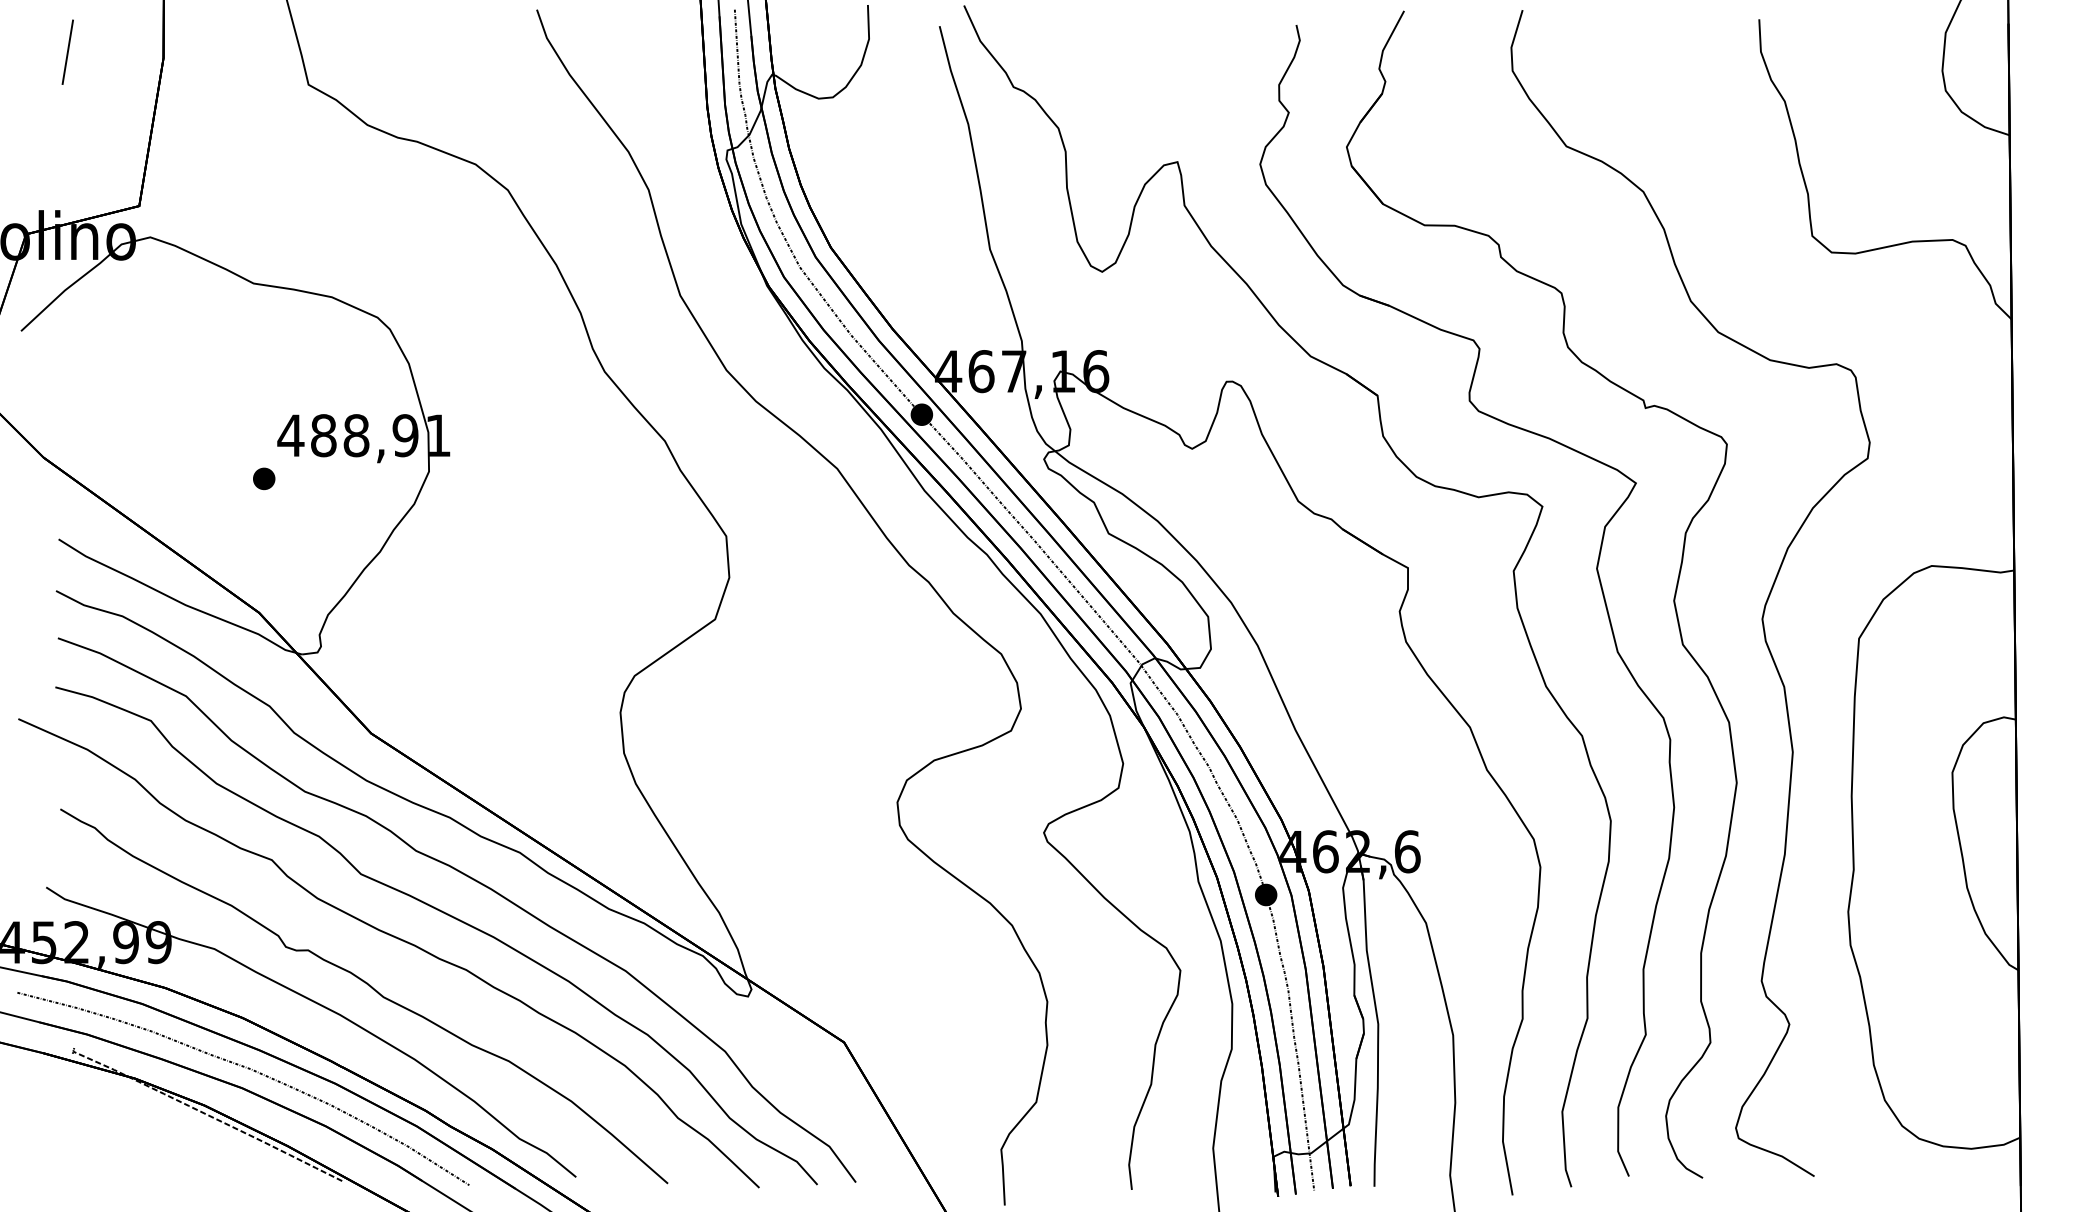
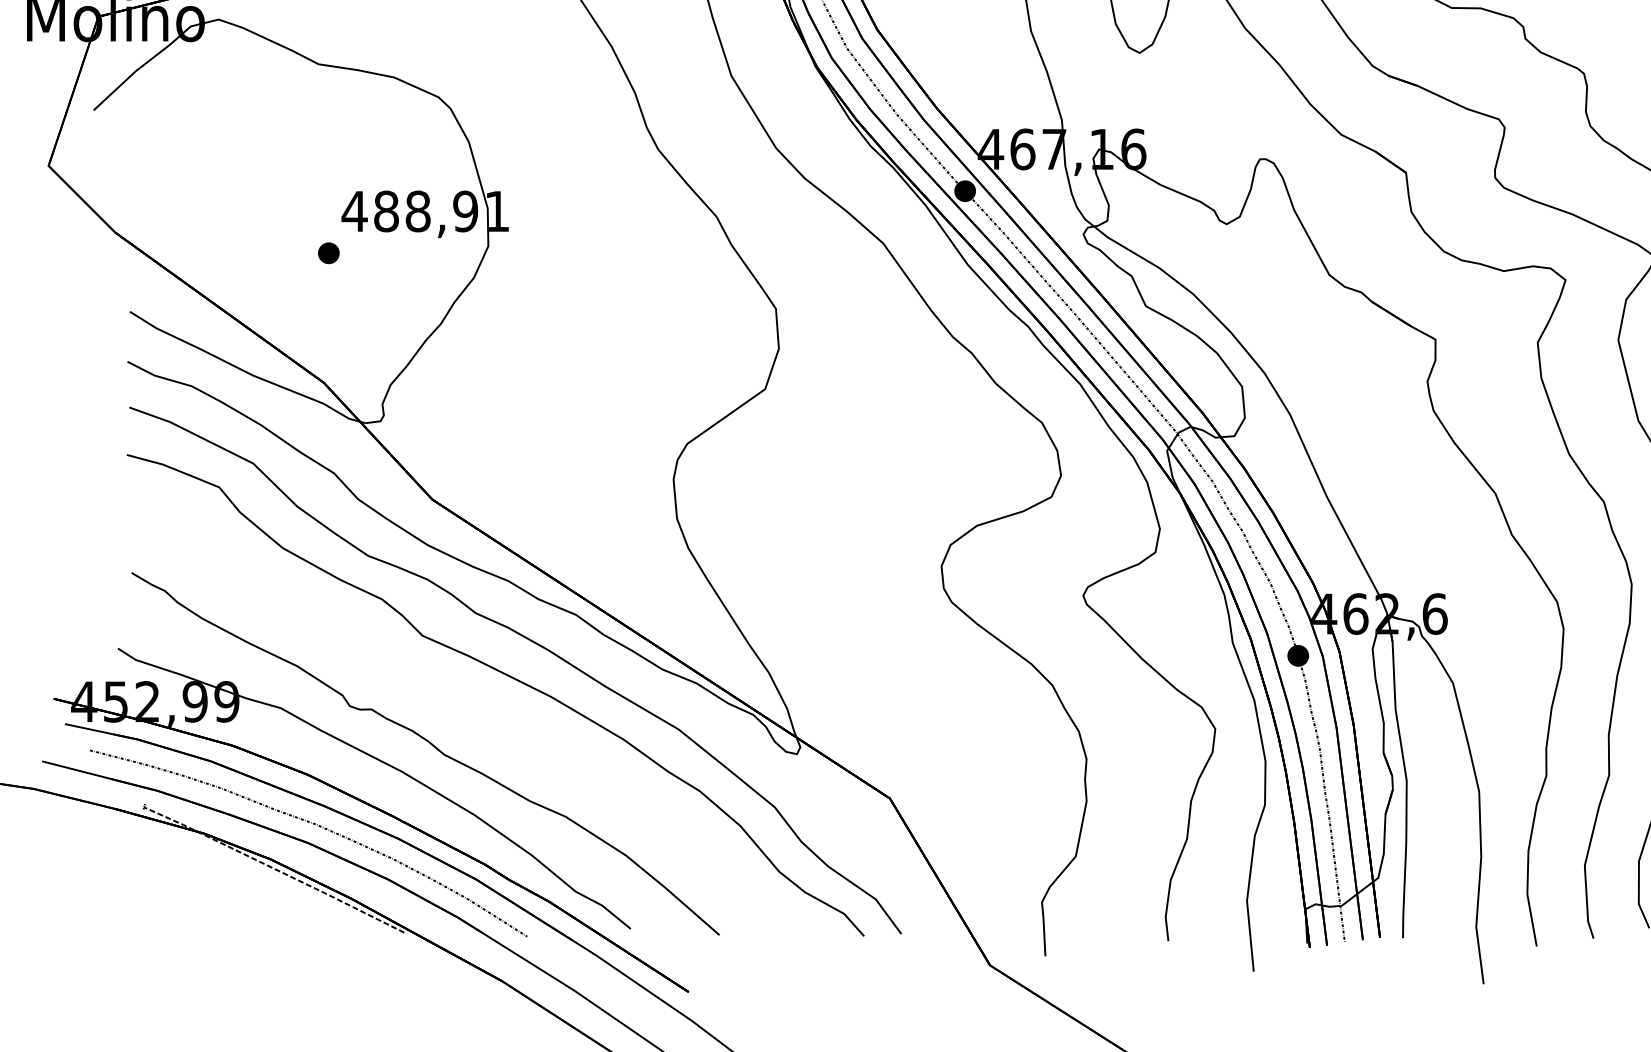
curve: (395, 938) -> (455, 697), removed

